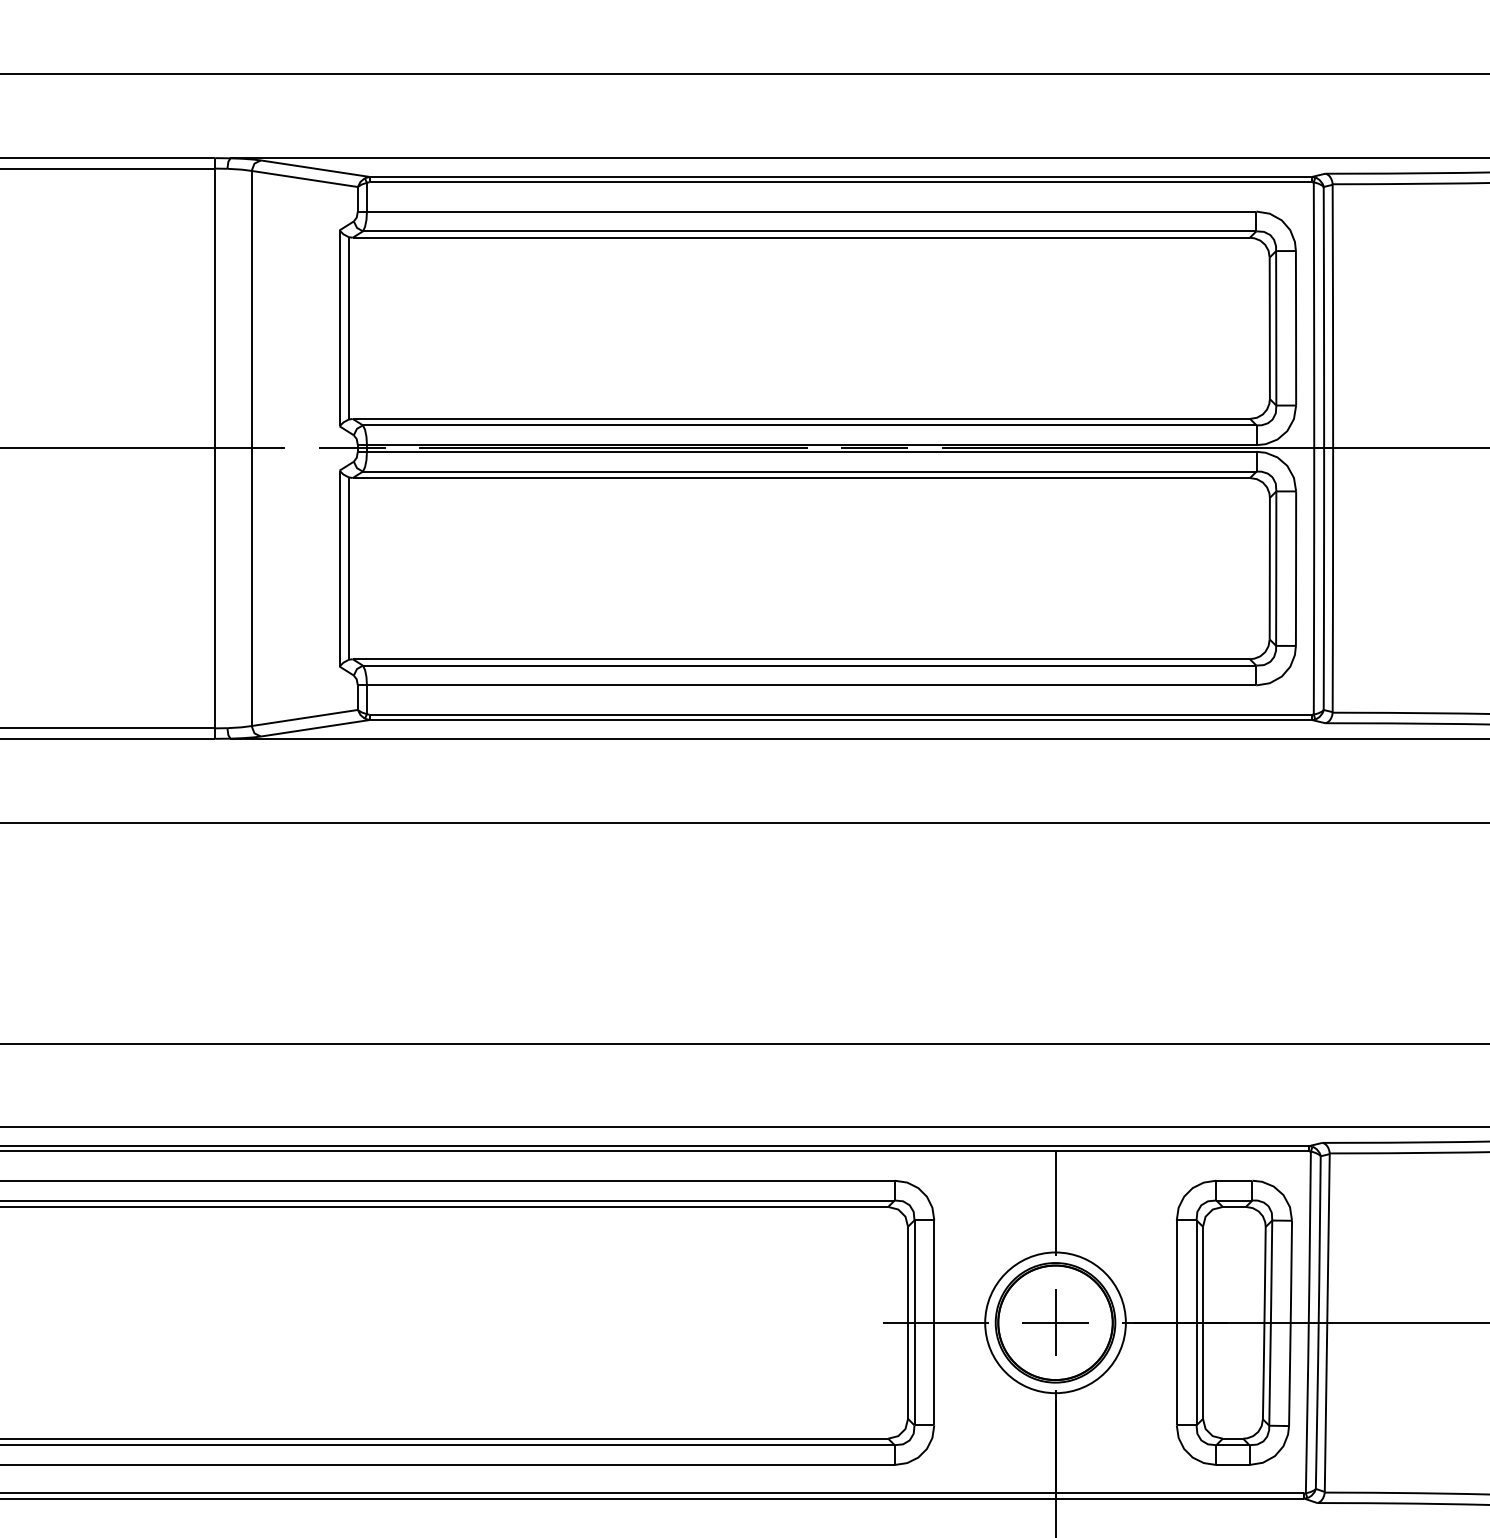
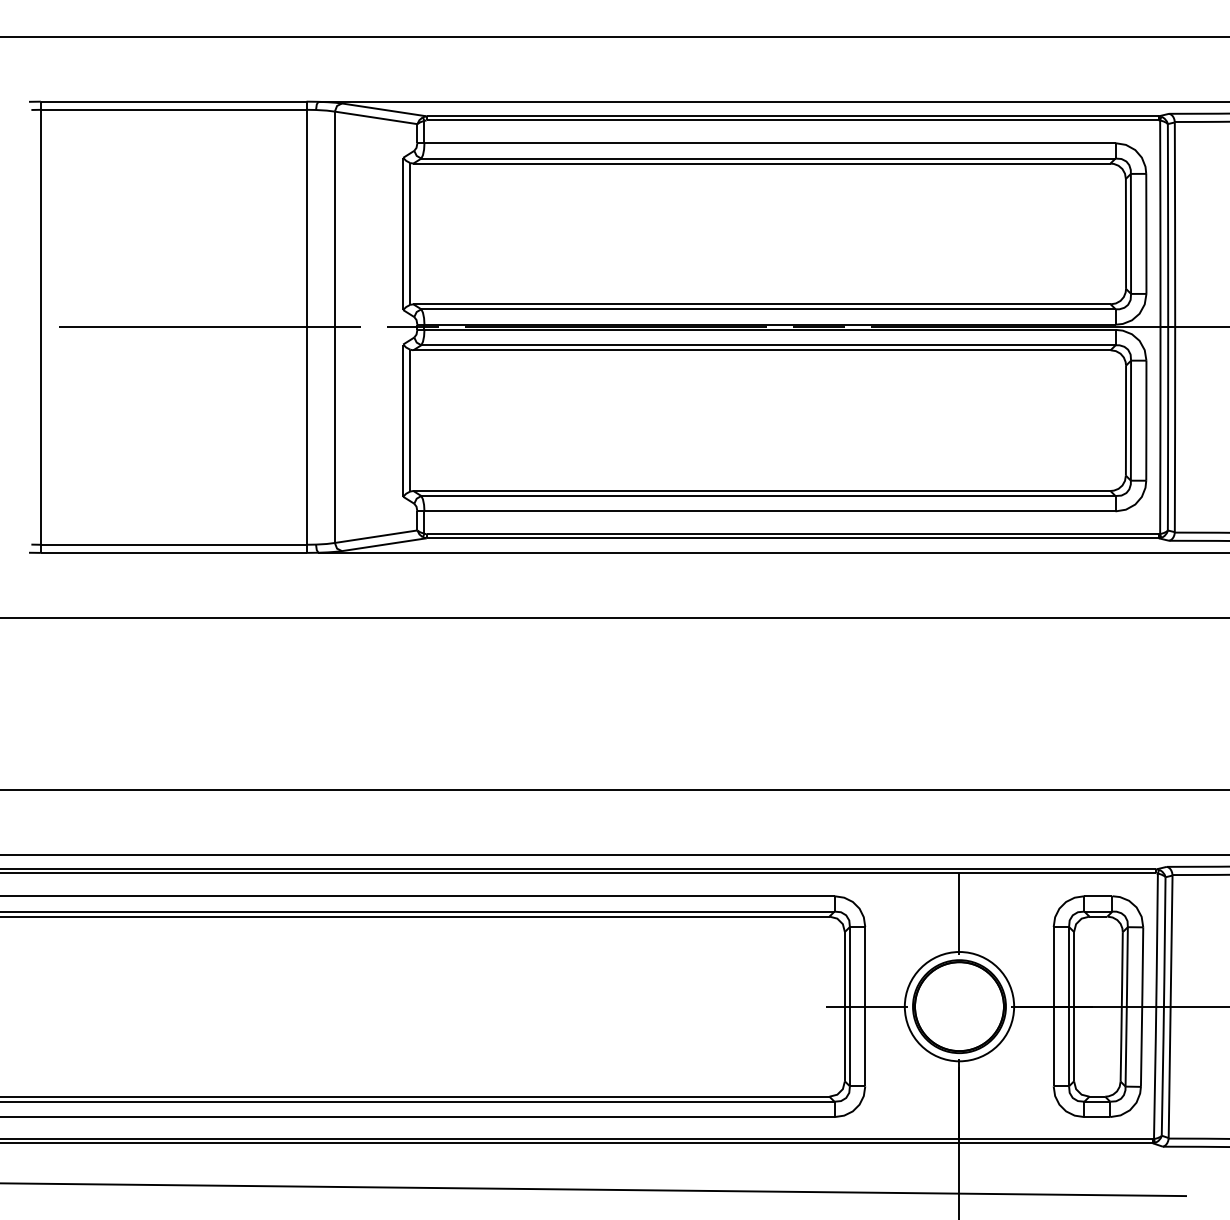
part: (1054, 1322) -> (958, 1006), removed

